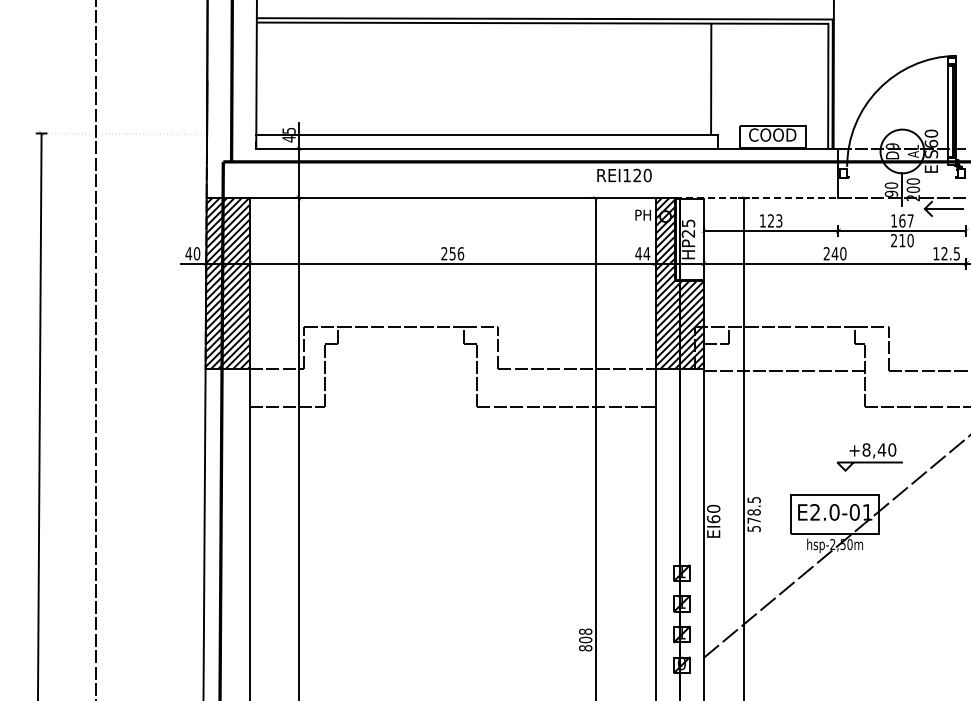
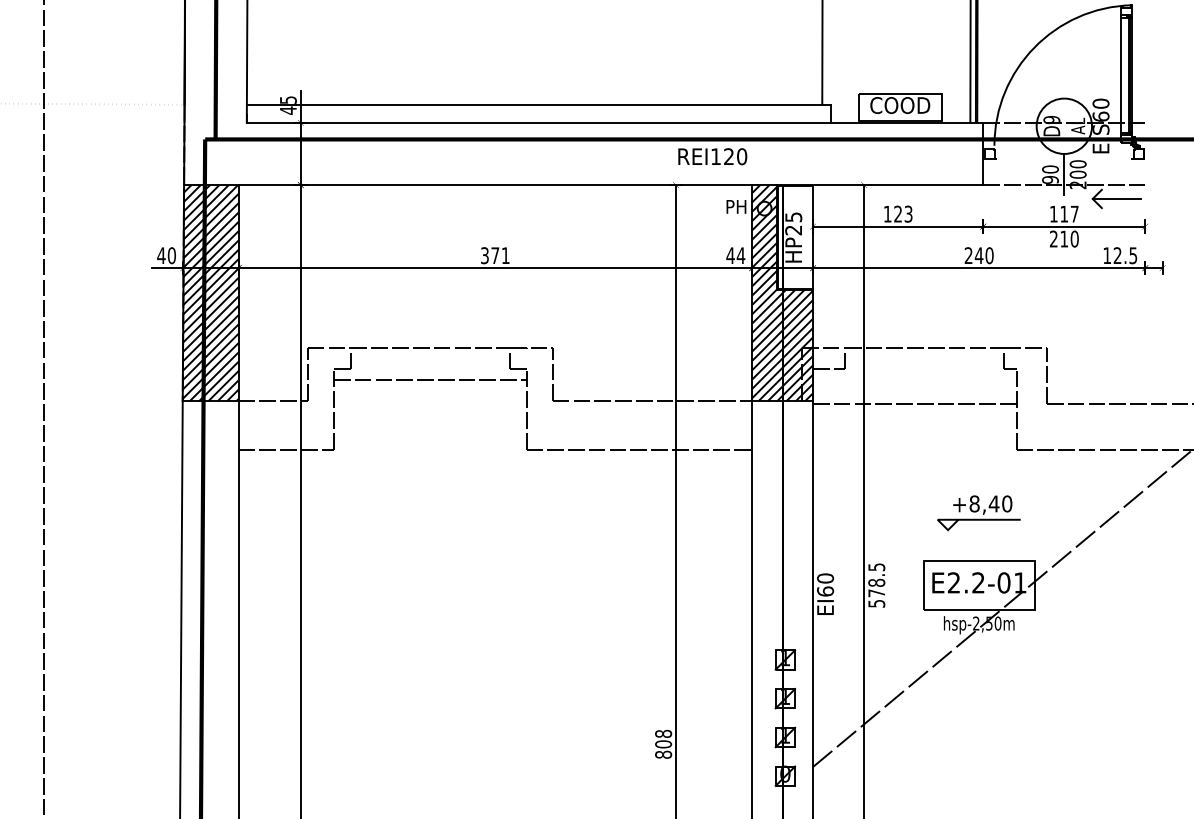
line: (756, 197) -> (879, 184), dashed -> solid
text: (902, 220) -> (1064, 213), 167 -> 117
text: (452, 253) -> (495, 255), 256 -> 371
line: (401, 352) -> (430, 380), added
part: (869, 457) -> (978, 513), moved
text: (834, 512) -> (978, 583), E2.0-01 -> E2.2-01

